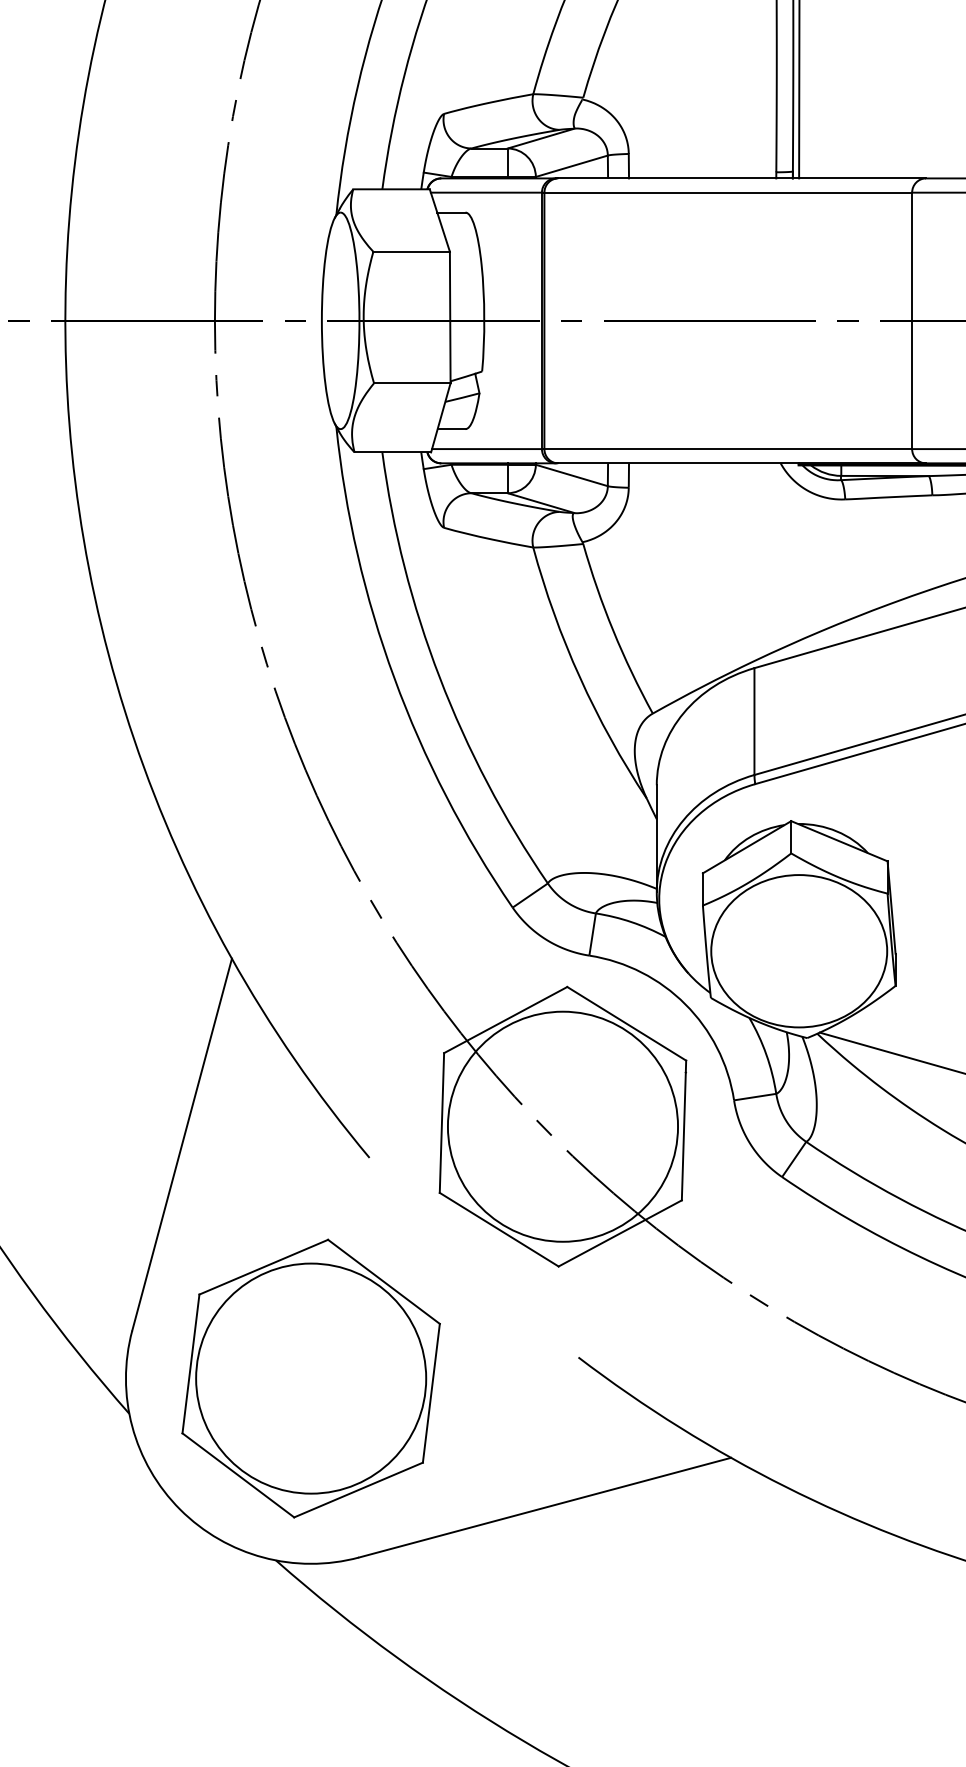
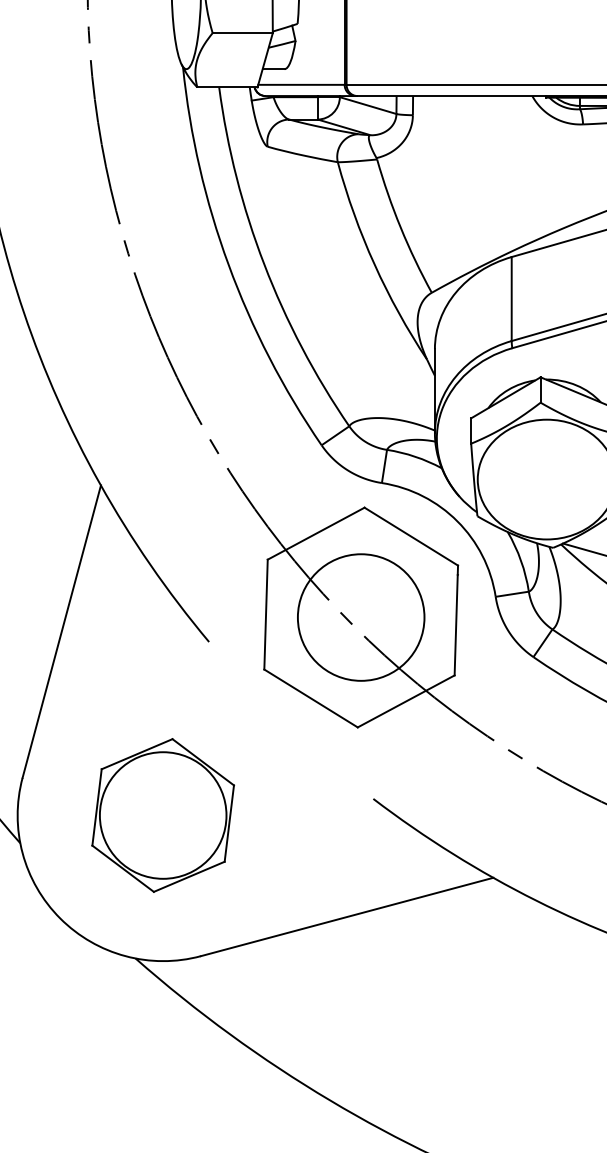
circle: (562, 1126) -> (360, 617), size x0.7
part: (310, 1378) -> (162, 815), size x0.7

